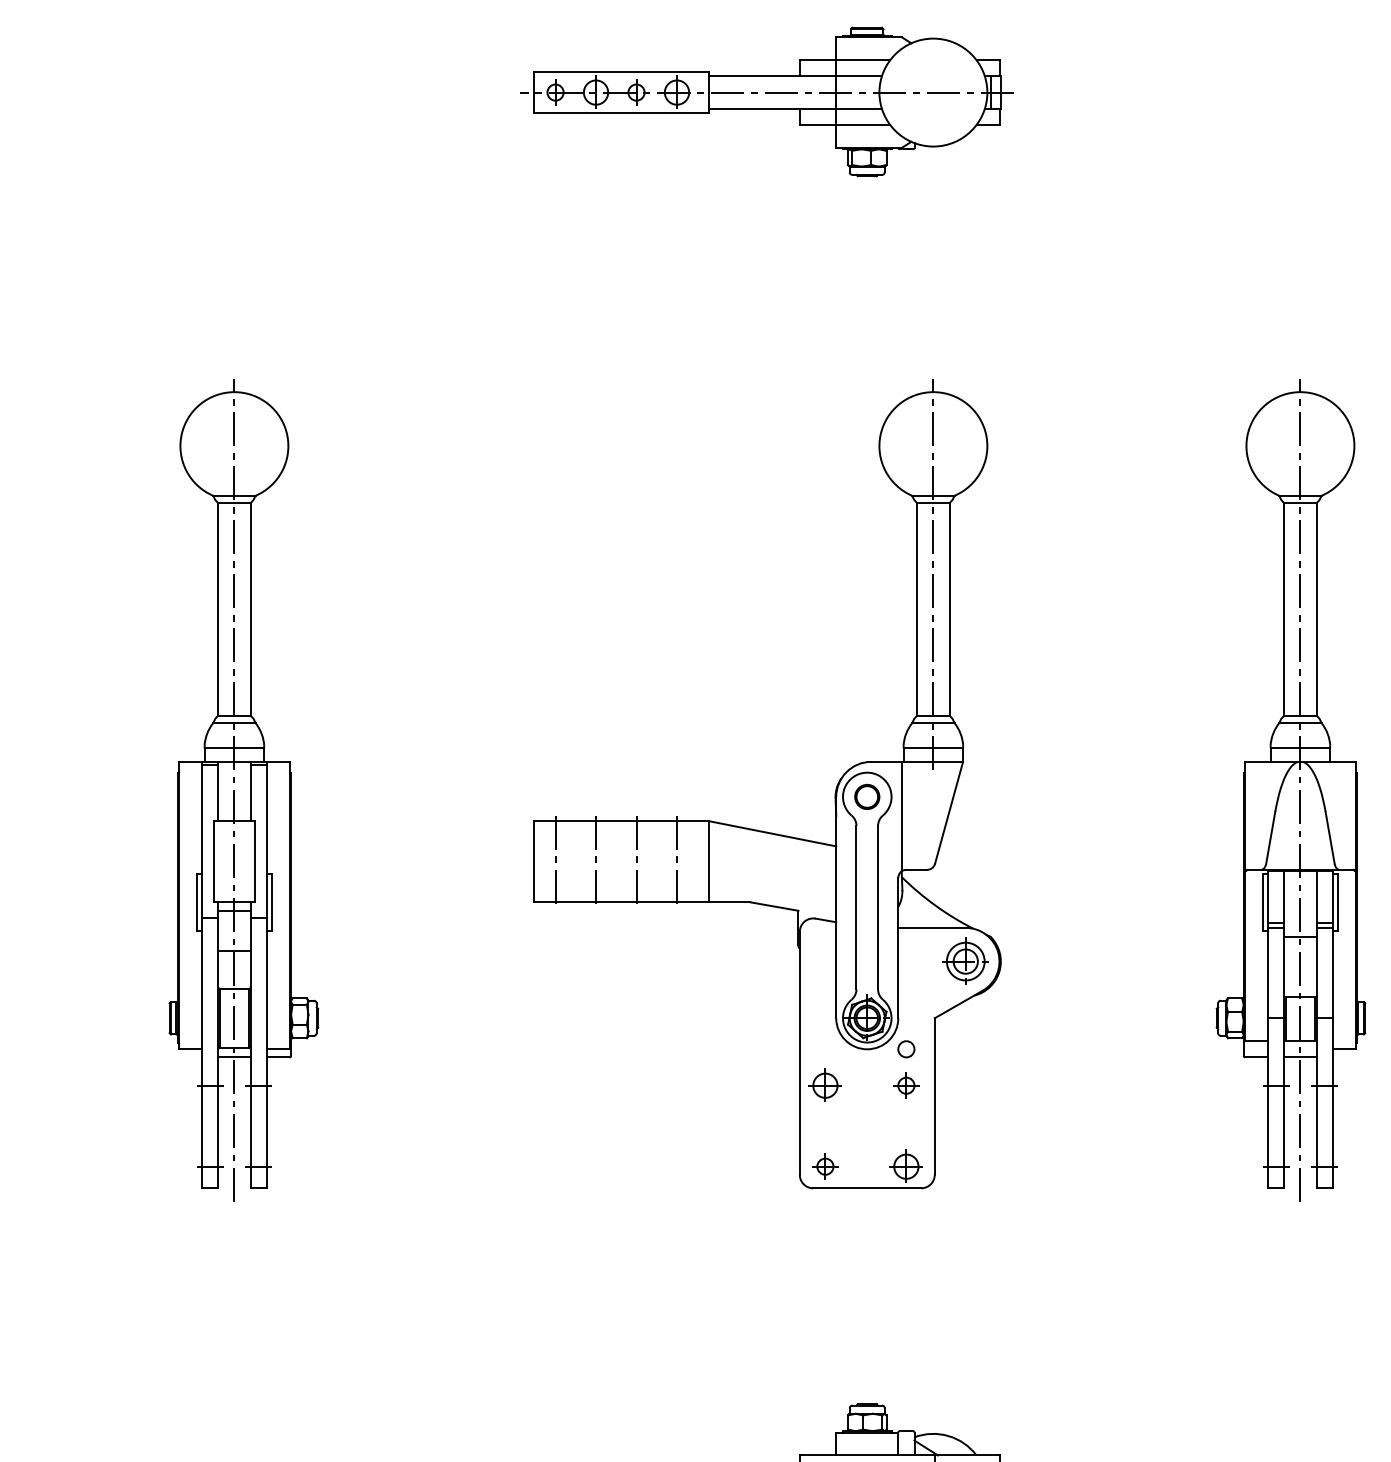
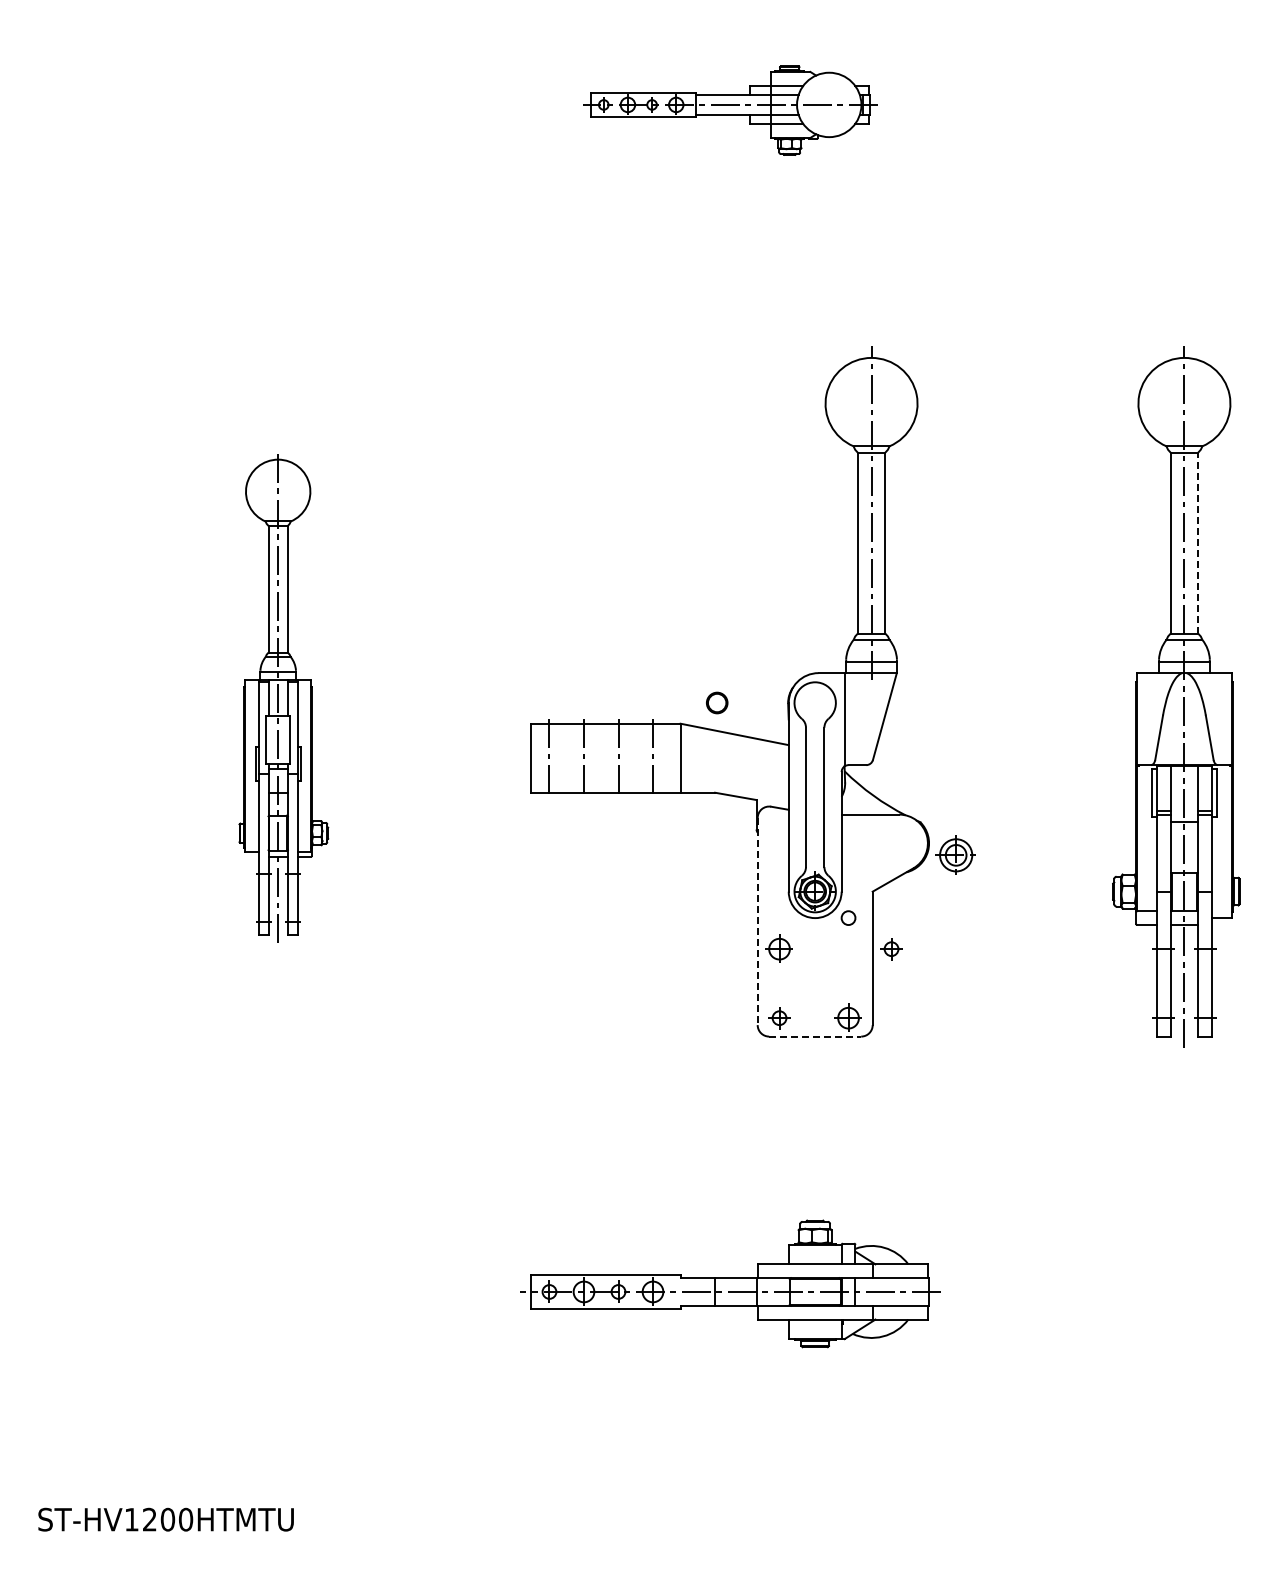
part: (767, 101) -> (730, 110), size x0.7
line: (1316, 609) -> (1198, 543), solid -> dashed
part: (243, 789) -> (283, 696), size x0.7
part: (867, 796) -> (717, 702), moved
part: (964, 960) -> (955, 854), moved
line: (799, 1053) -> (757, 921), solid -> dashed
part: (906, 1086) -> (891, 949), moved
line: (867, 1188) -> (815, 1036), solid -> dashed

